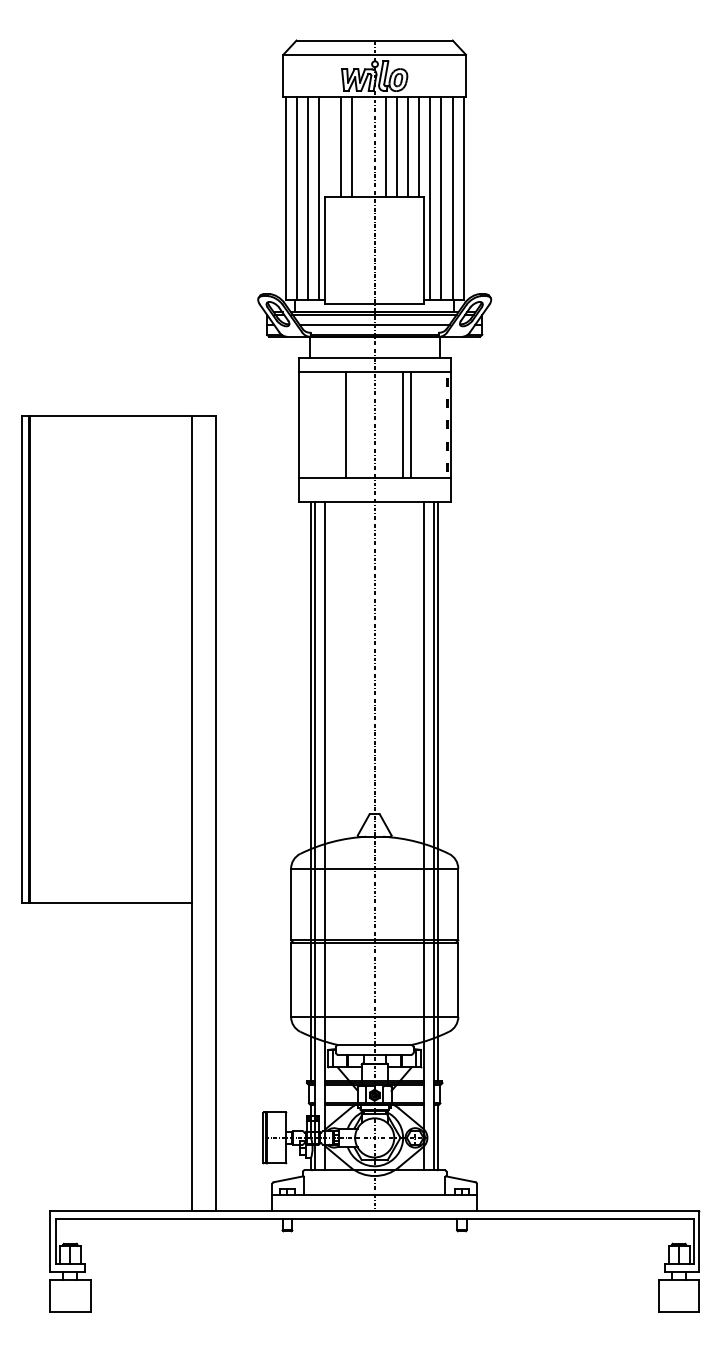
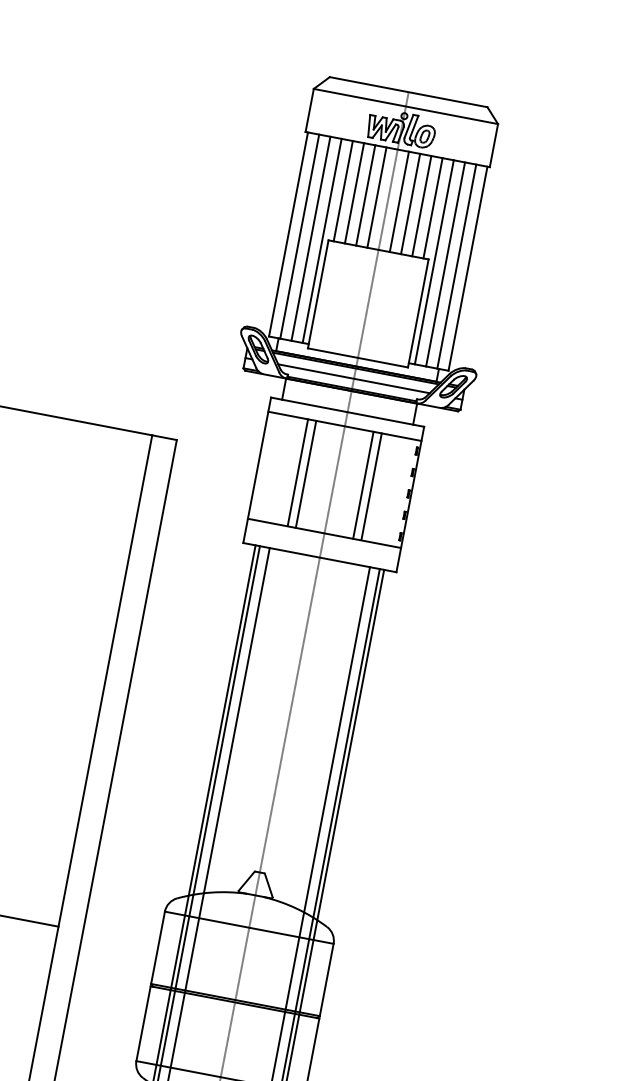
line: (330, 146) -> (343, 190), added
line: (363, 146) -> (376, 196), added
line: (338, 424) -> (298, 472), added

